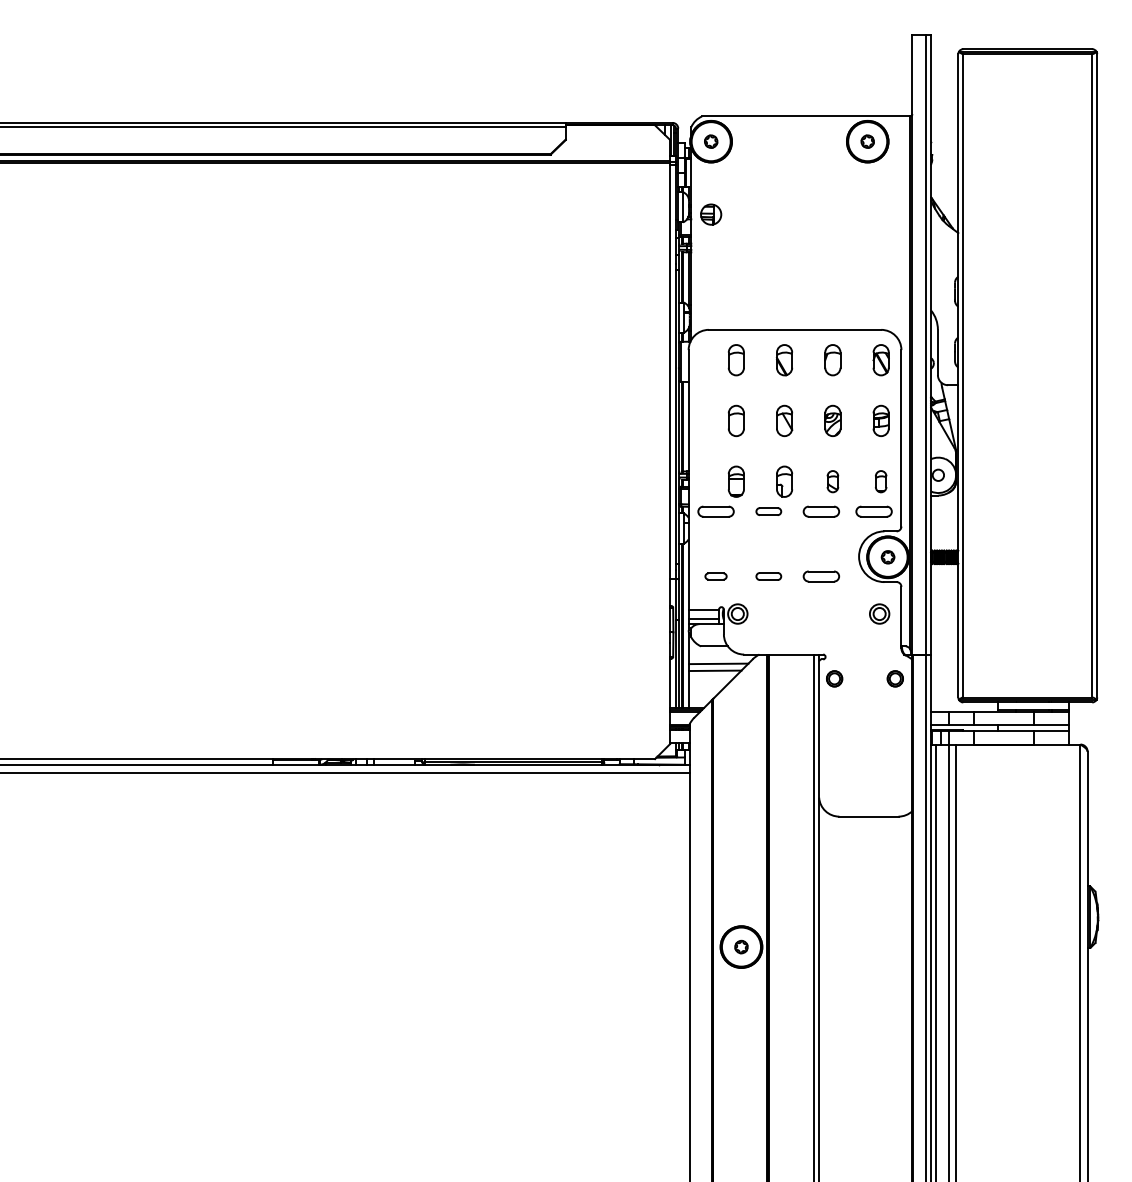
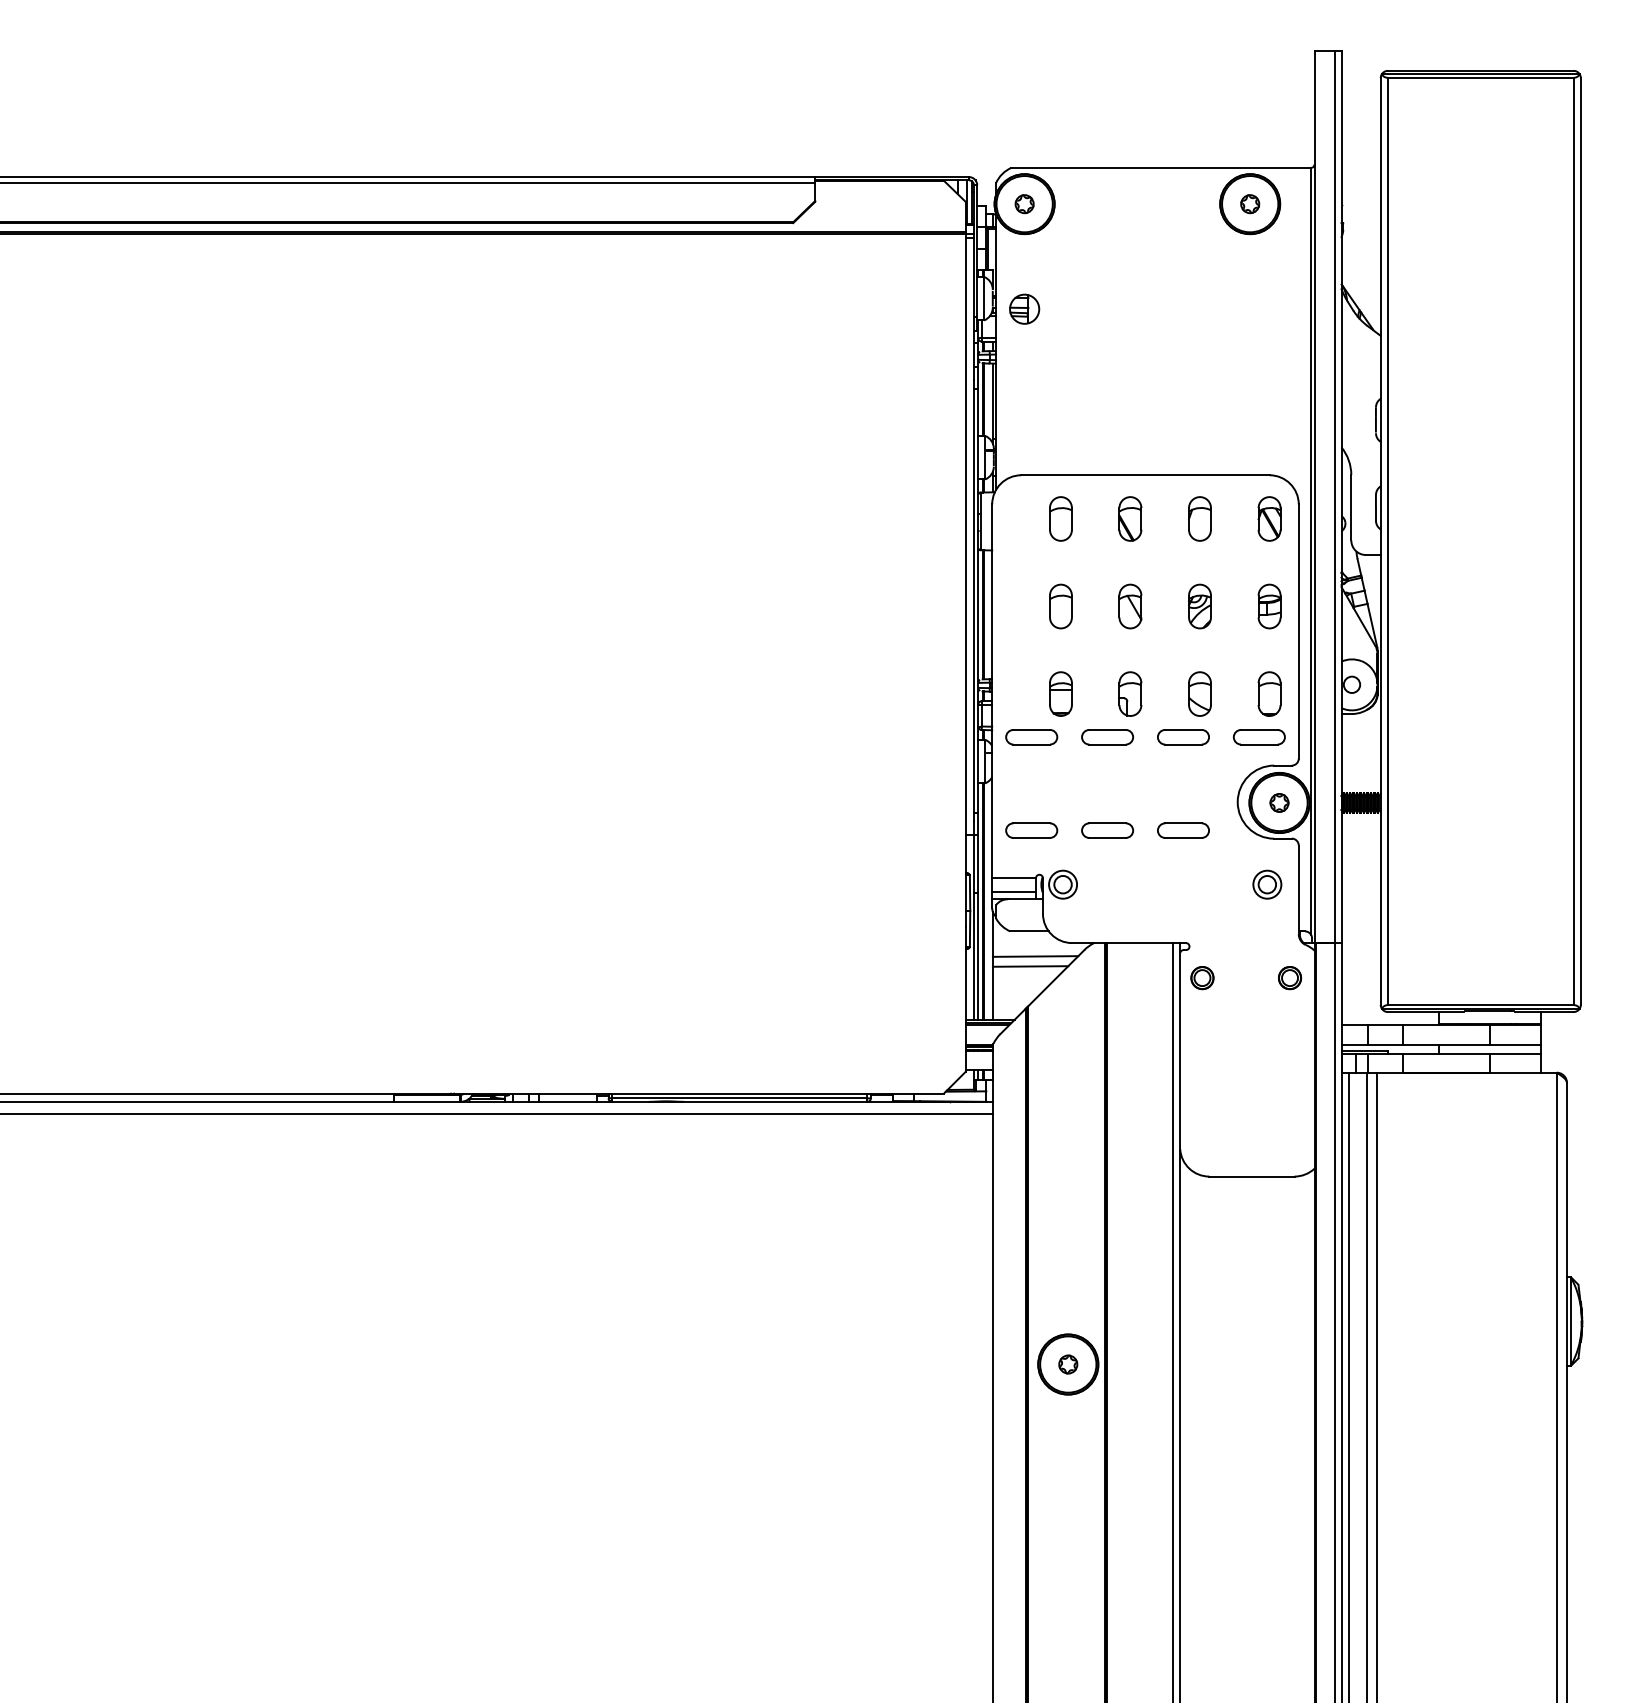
part: (832, 481) -> (1199, 693), size x1.43
part: (880, 481) -> (1268, 693), size x1.43
part: (768, 511) -> (1107, 736), size x1.43
part: (715, 576) -> (1030, 830), size x1.67
part: (768, 576) -> (1107, 830), size x1.43

